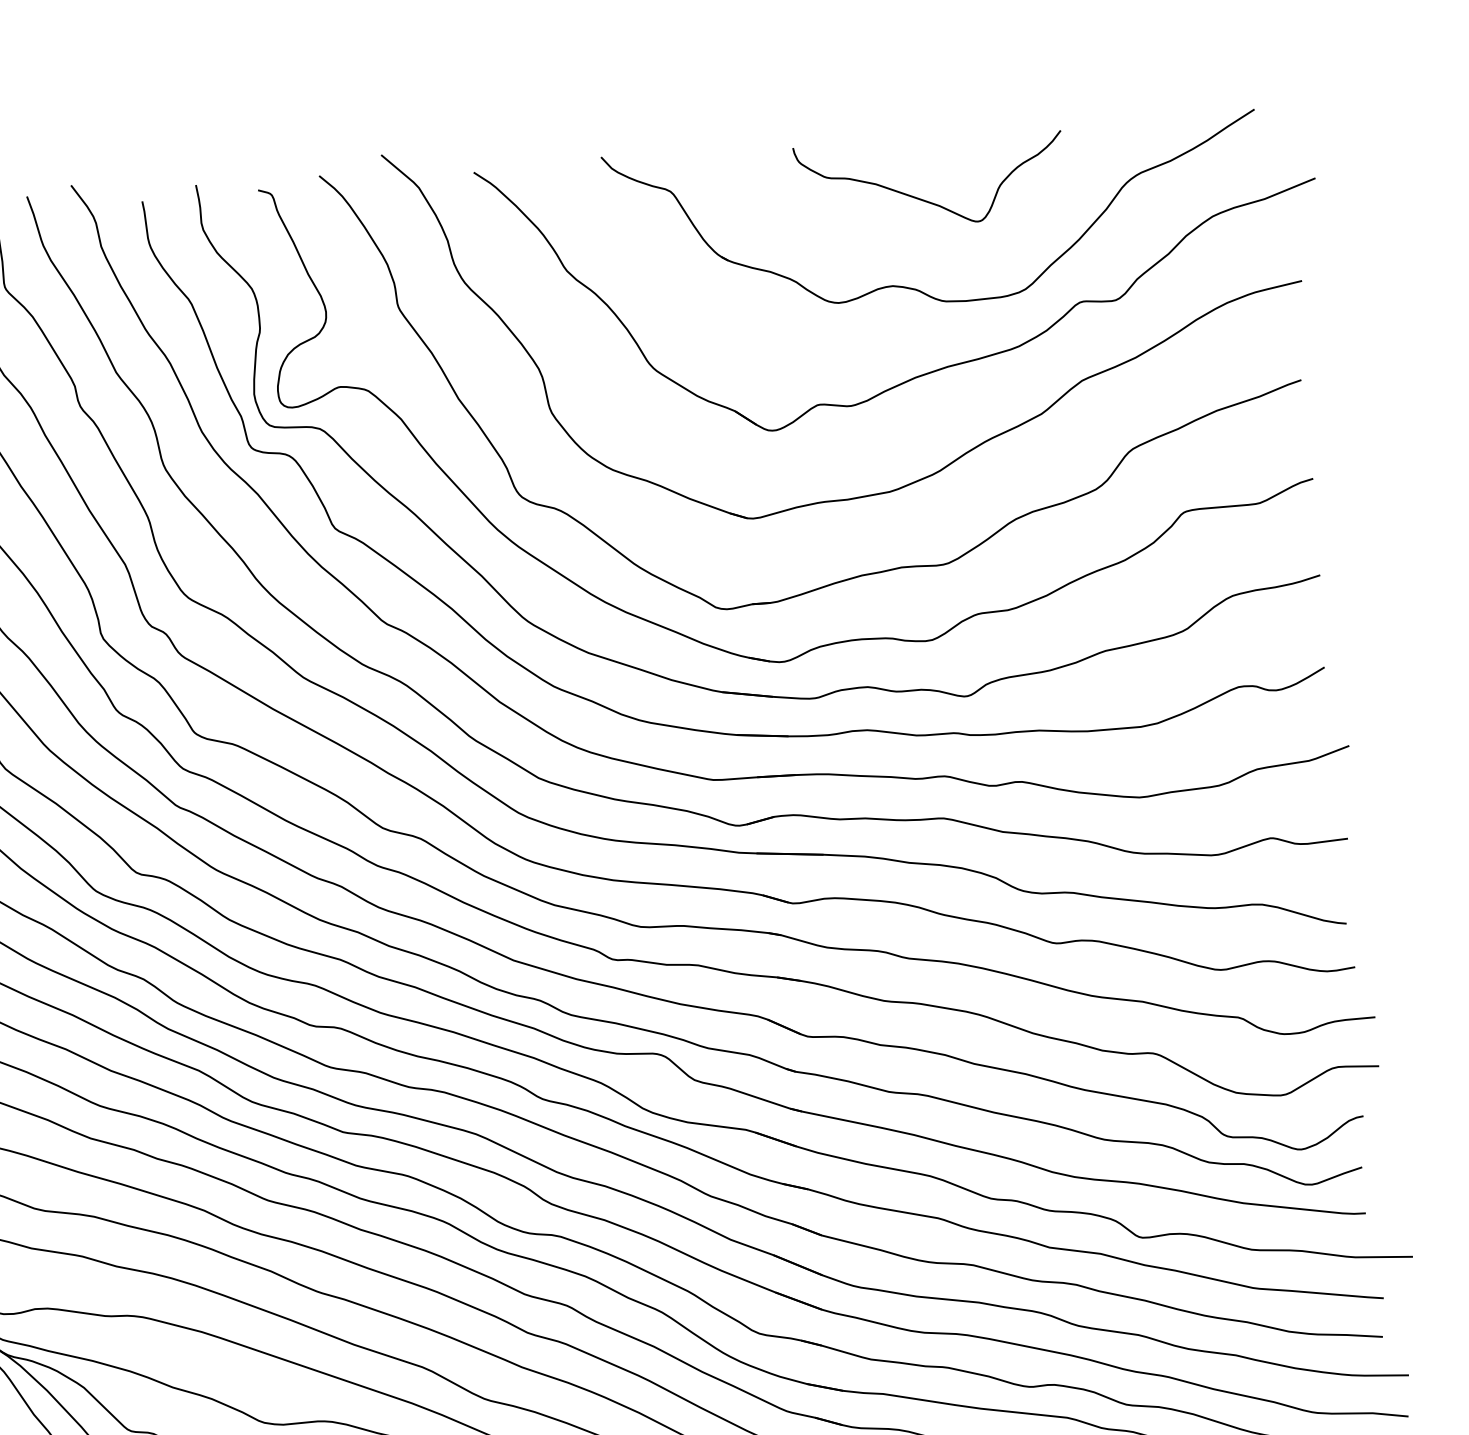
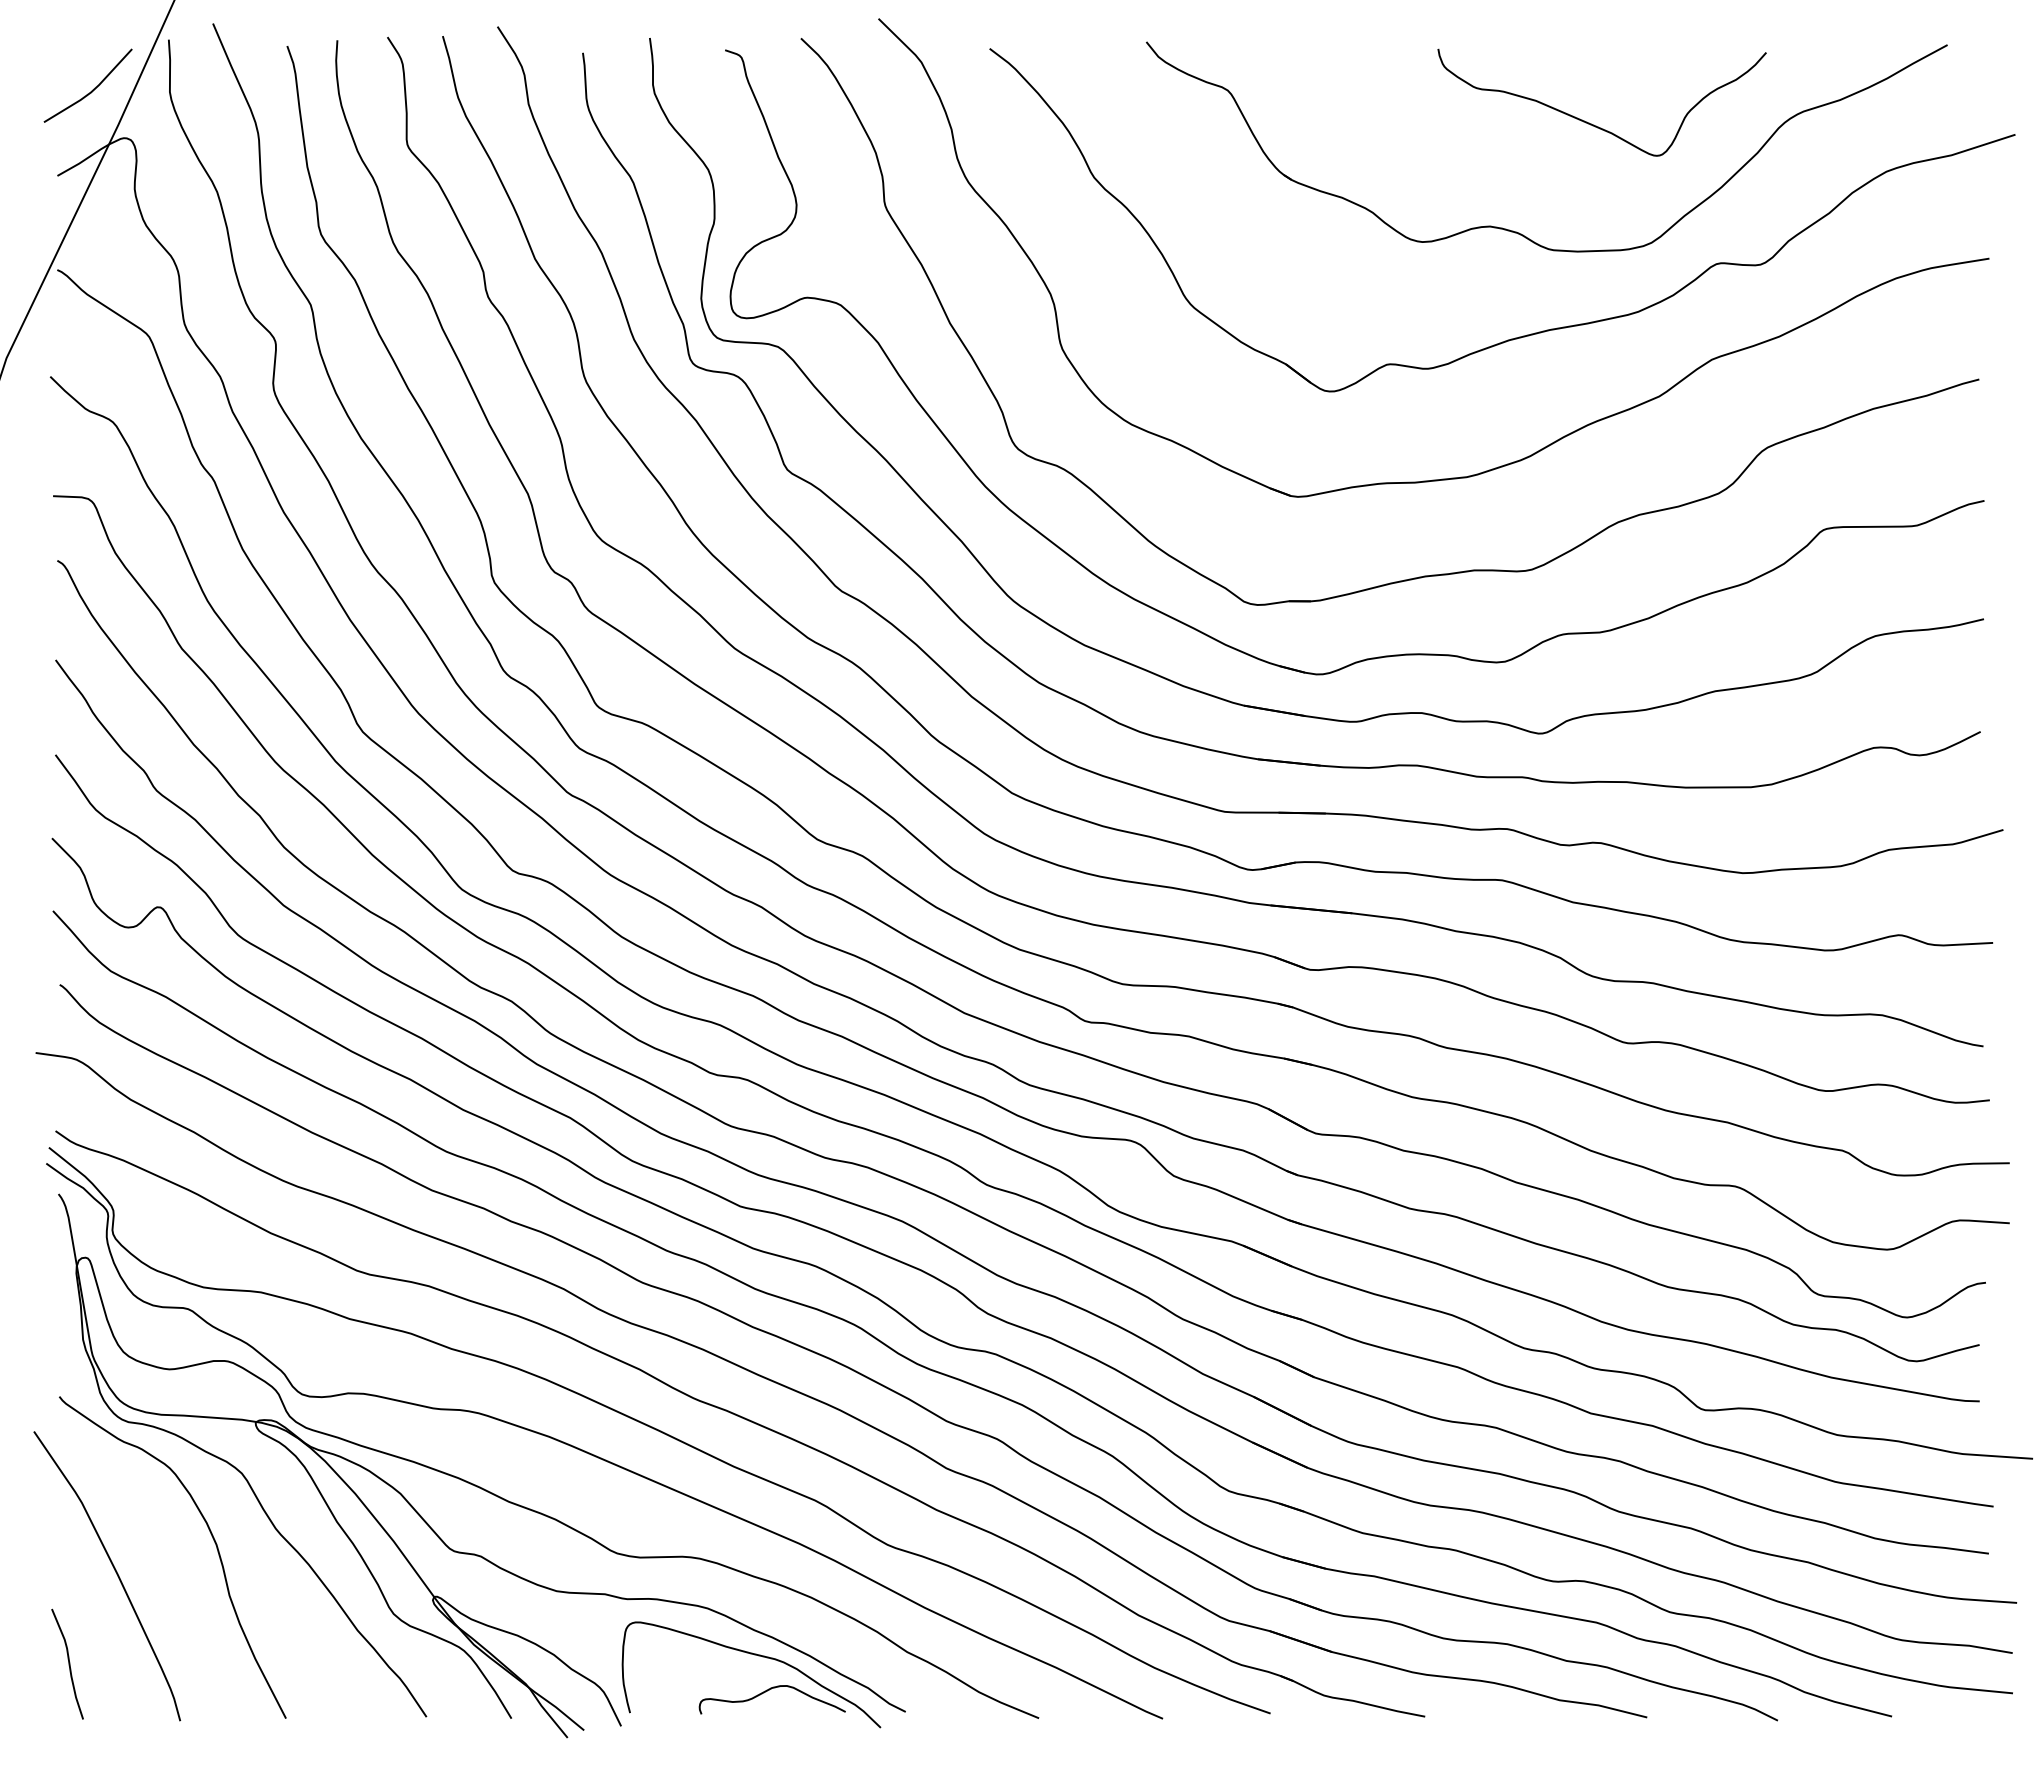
curve: (922, 199) -> (1591, 123), moved

